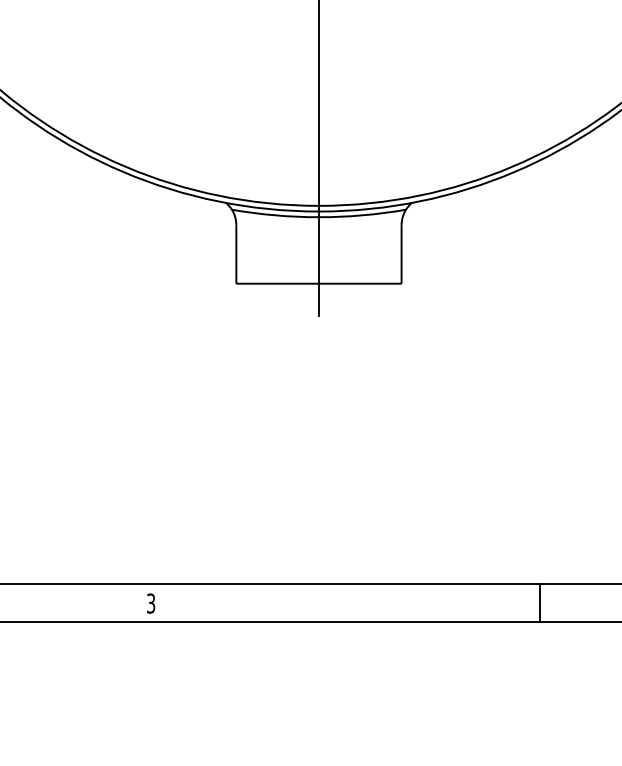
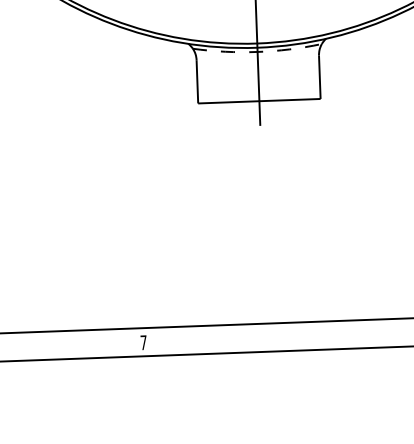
arc: (318, 217) -> (257, 52), solid -> dashed
text: (151, 603) -> (144, 342), 3 -> 7

